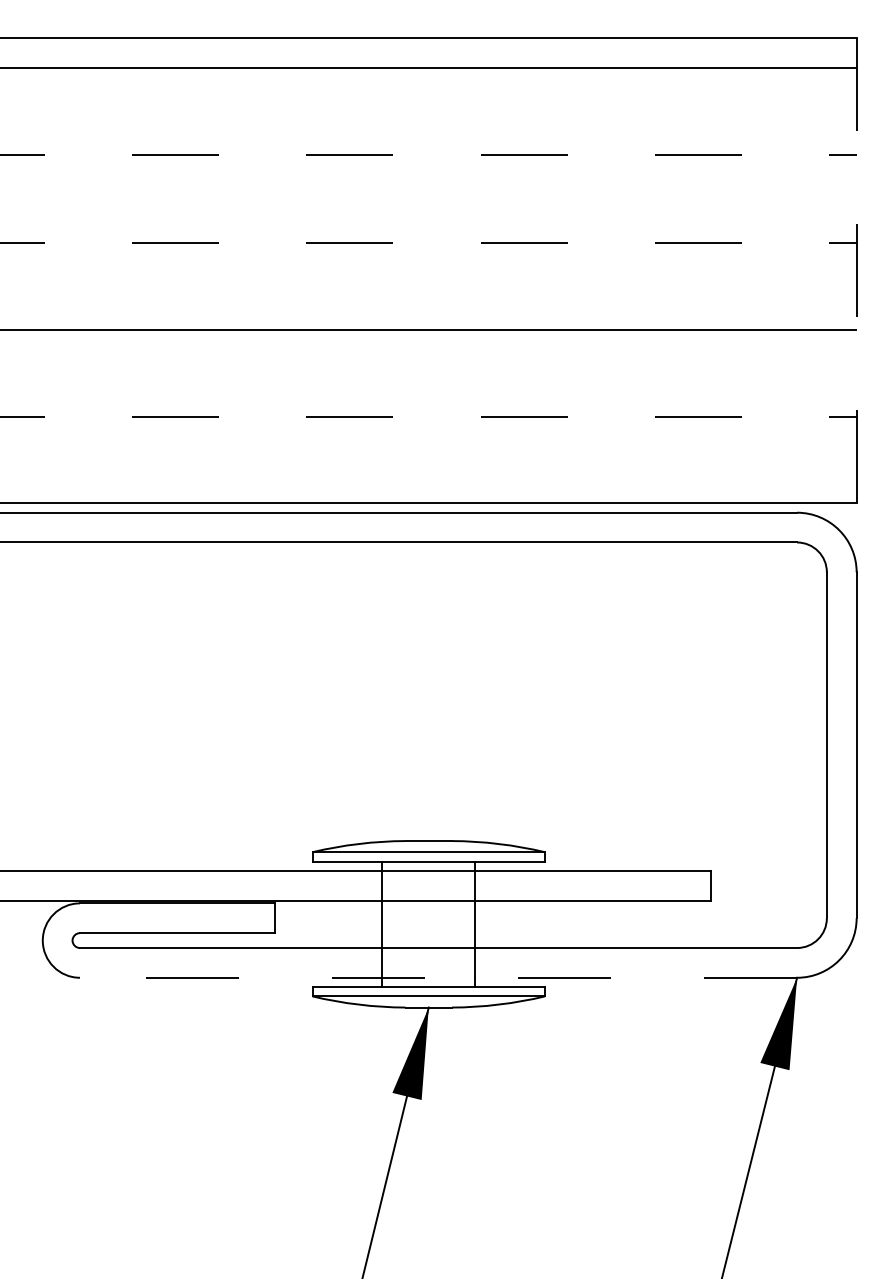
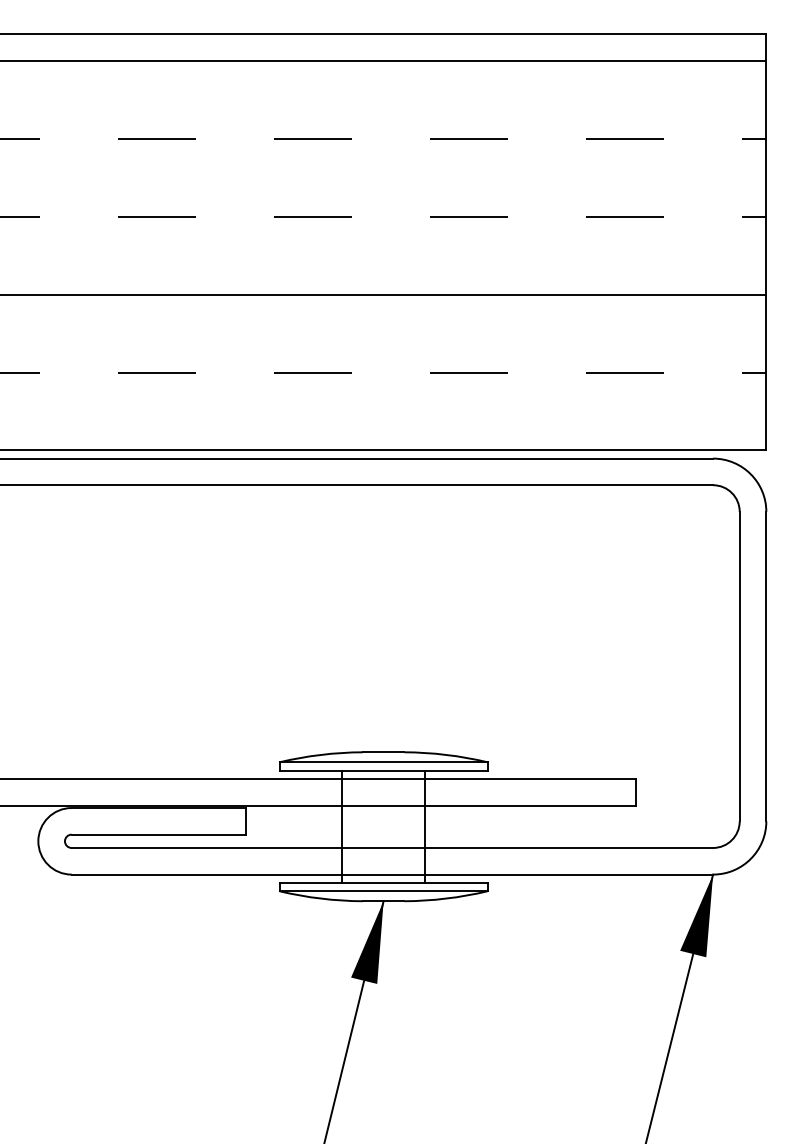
line: (856, 270) -> (766, 241), dashed -> solid
line: (438, 977) -> (392, 874), dashed -> solid

